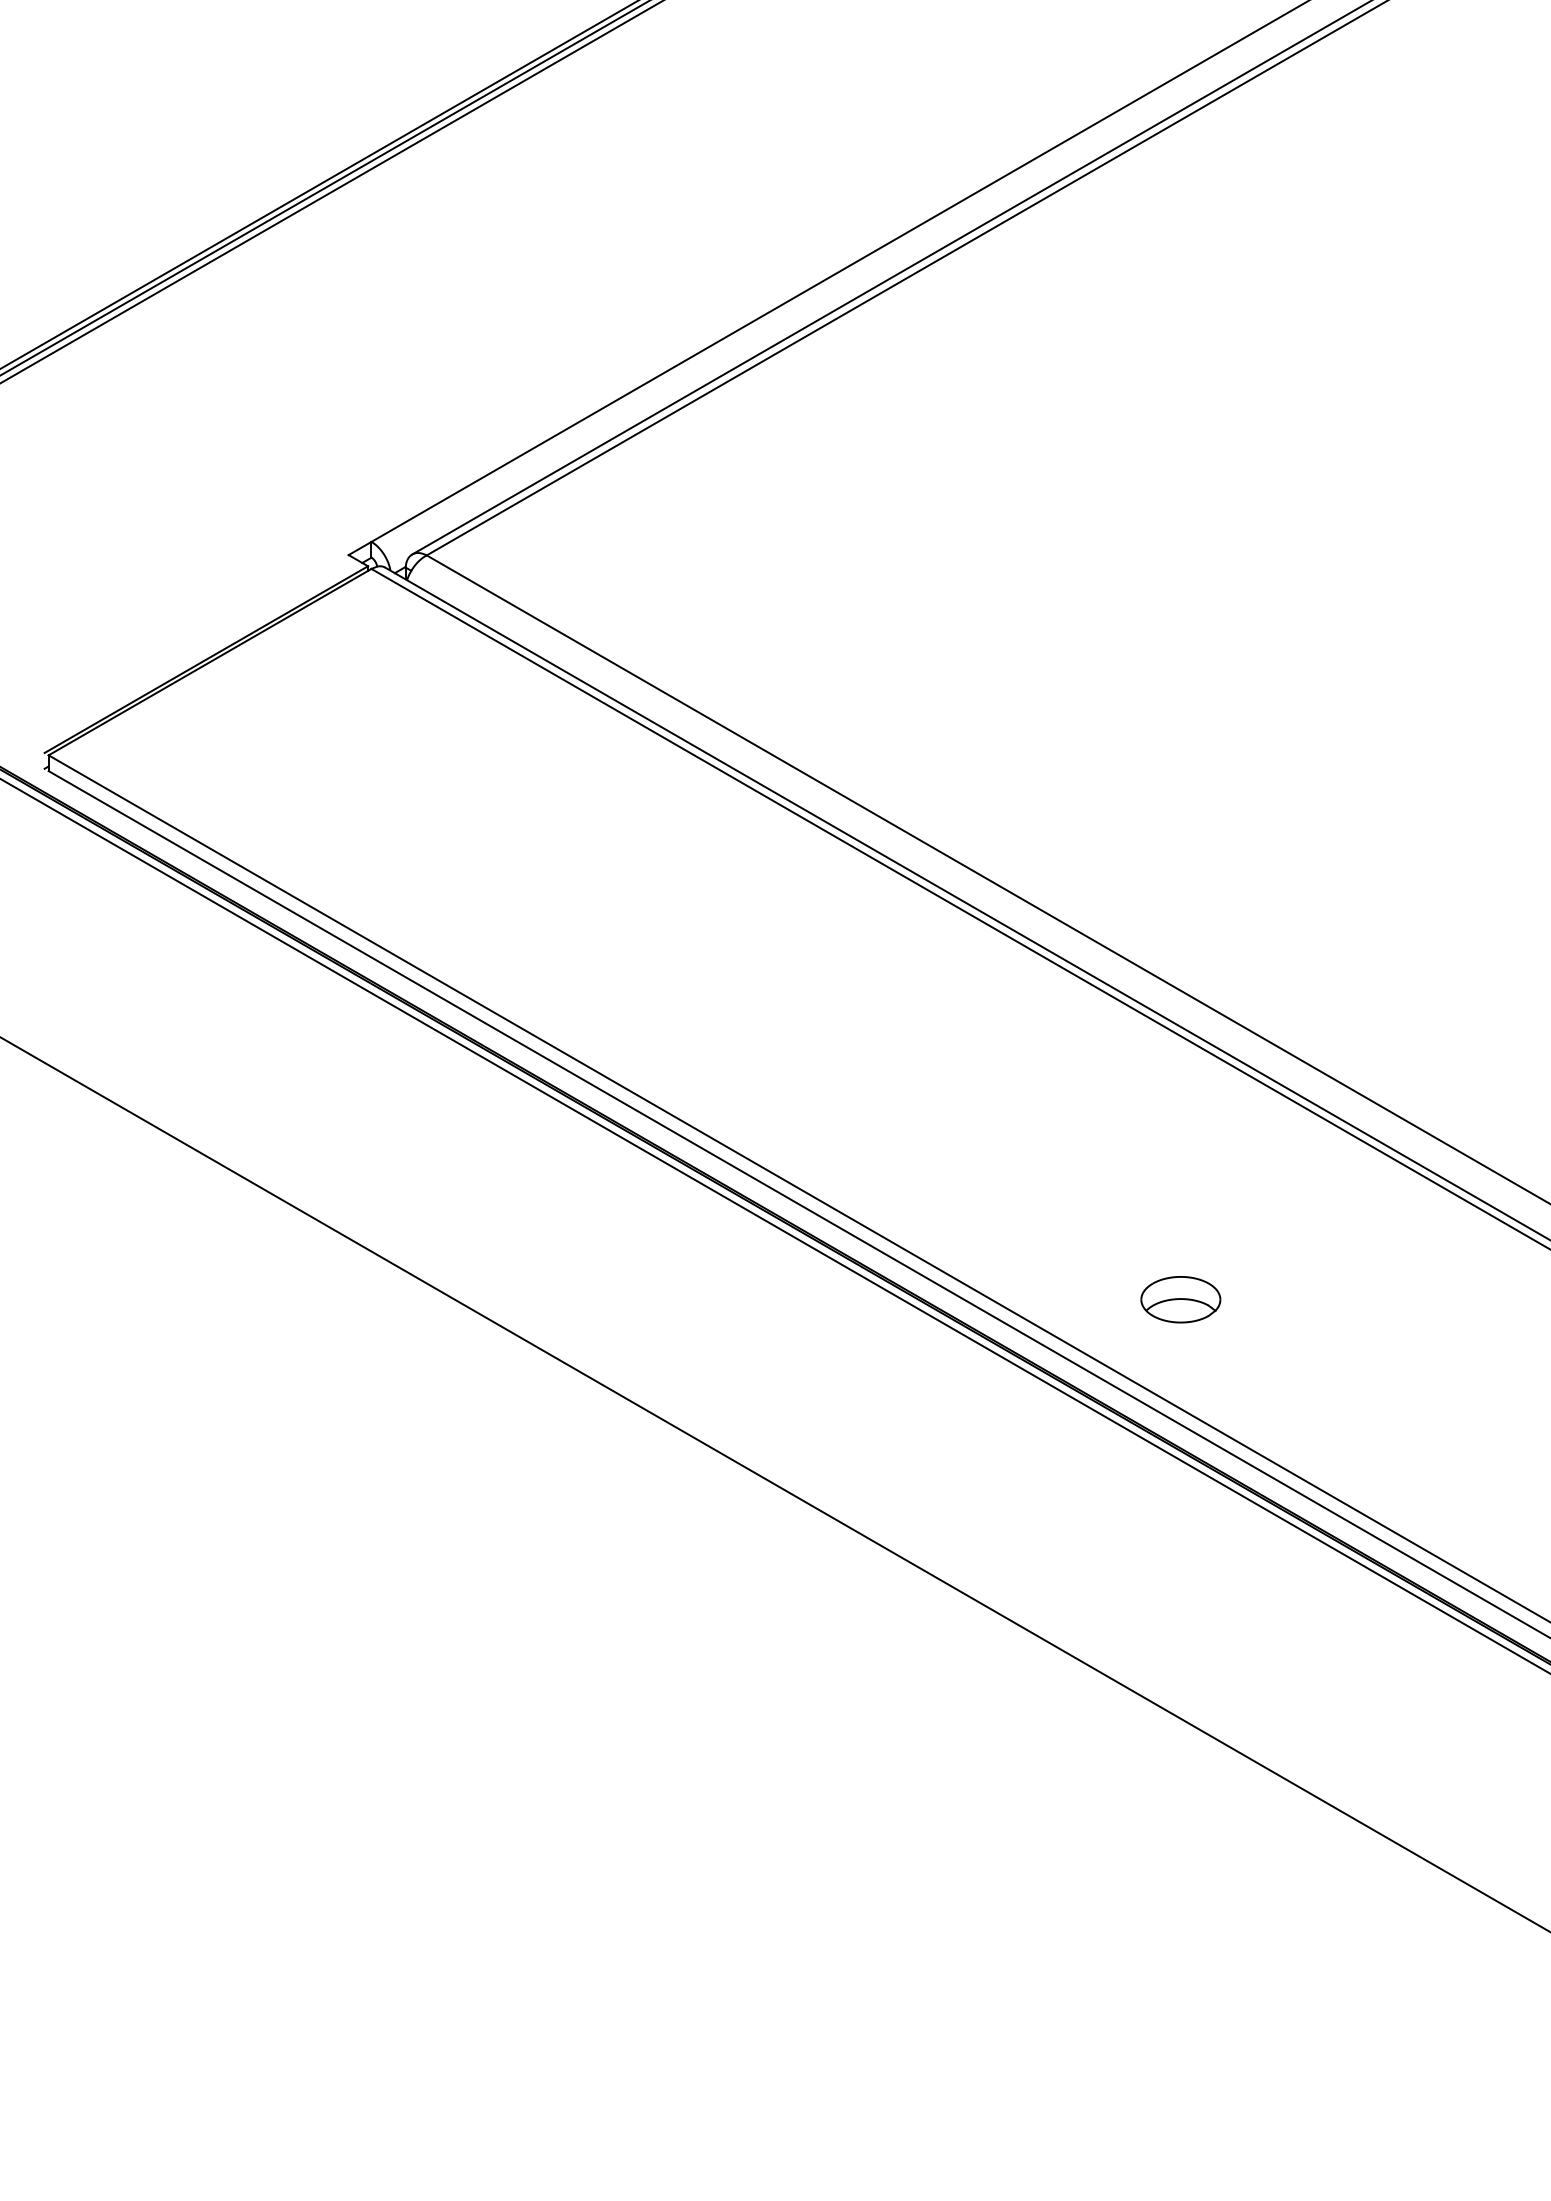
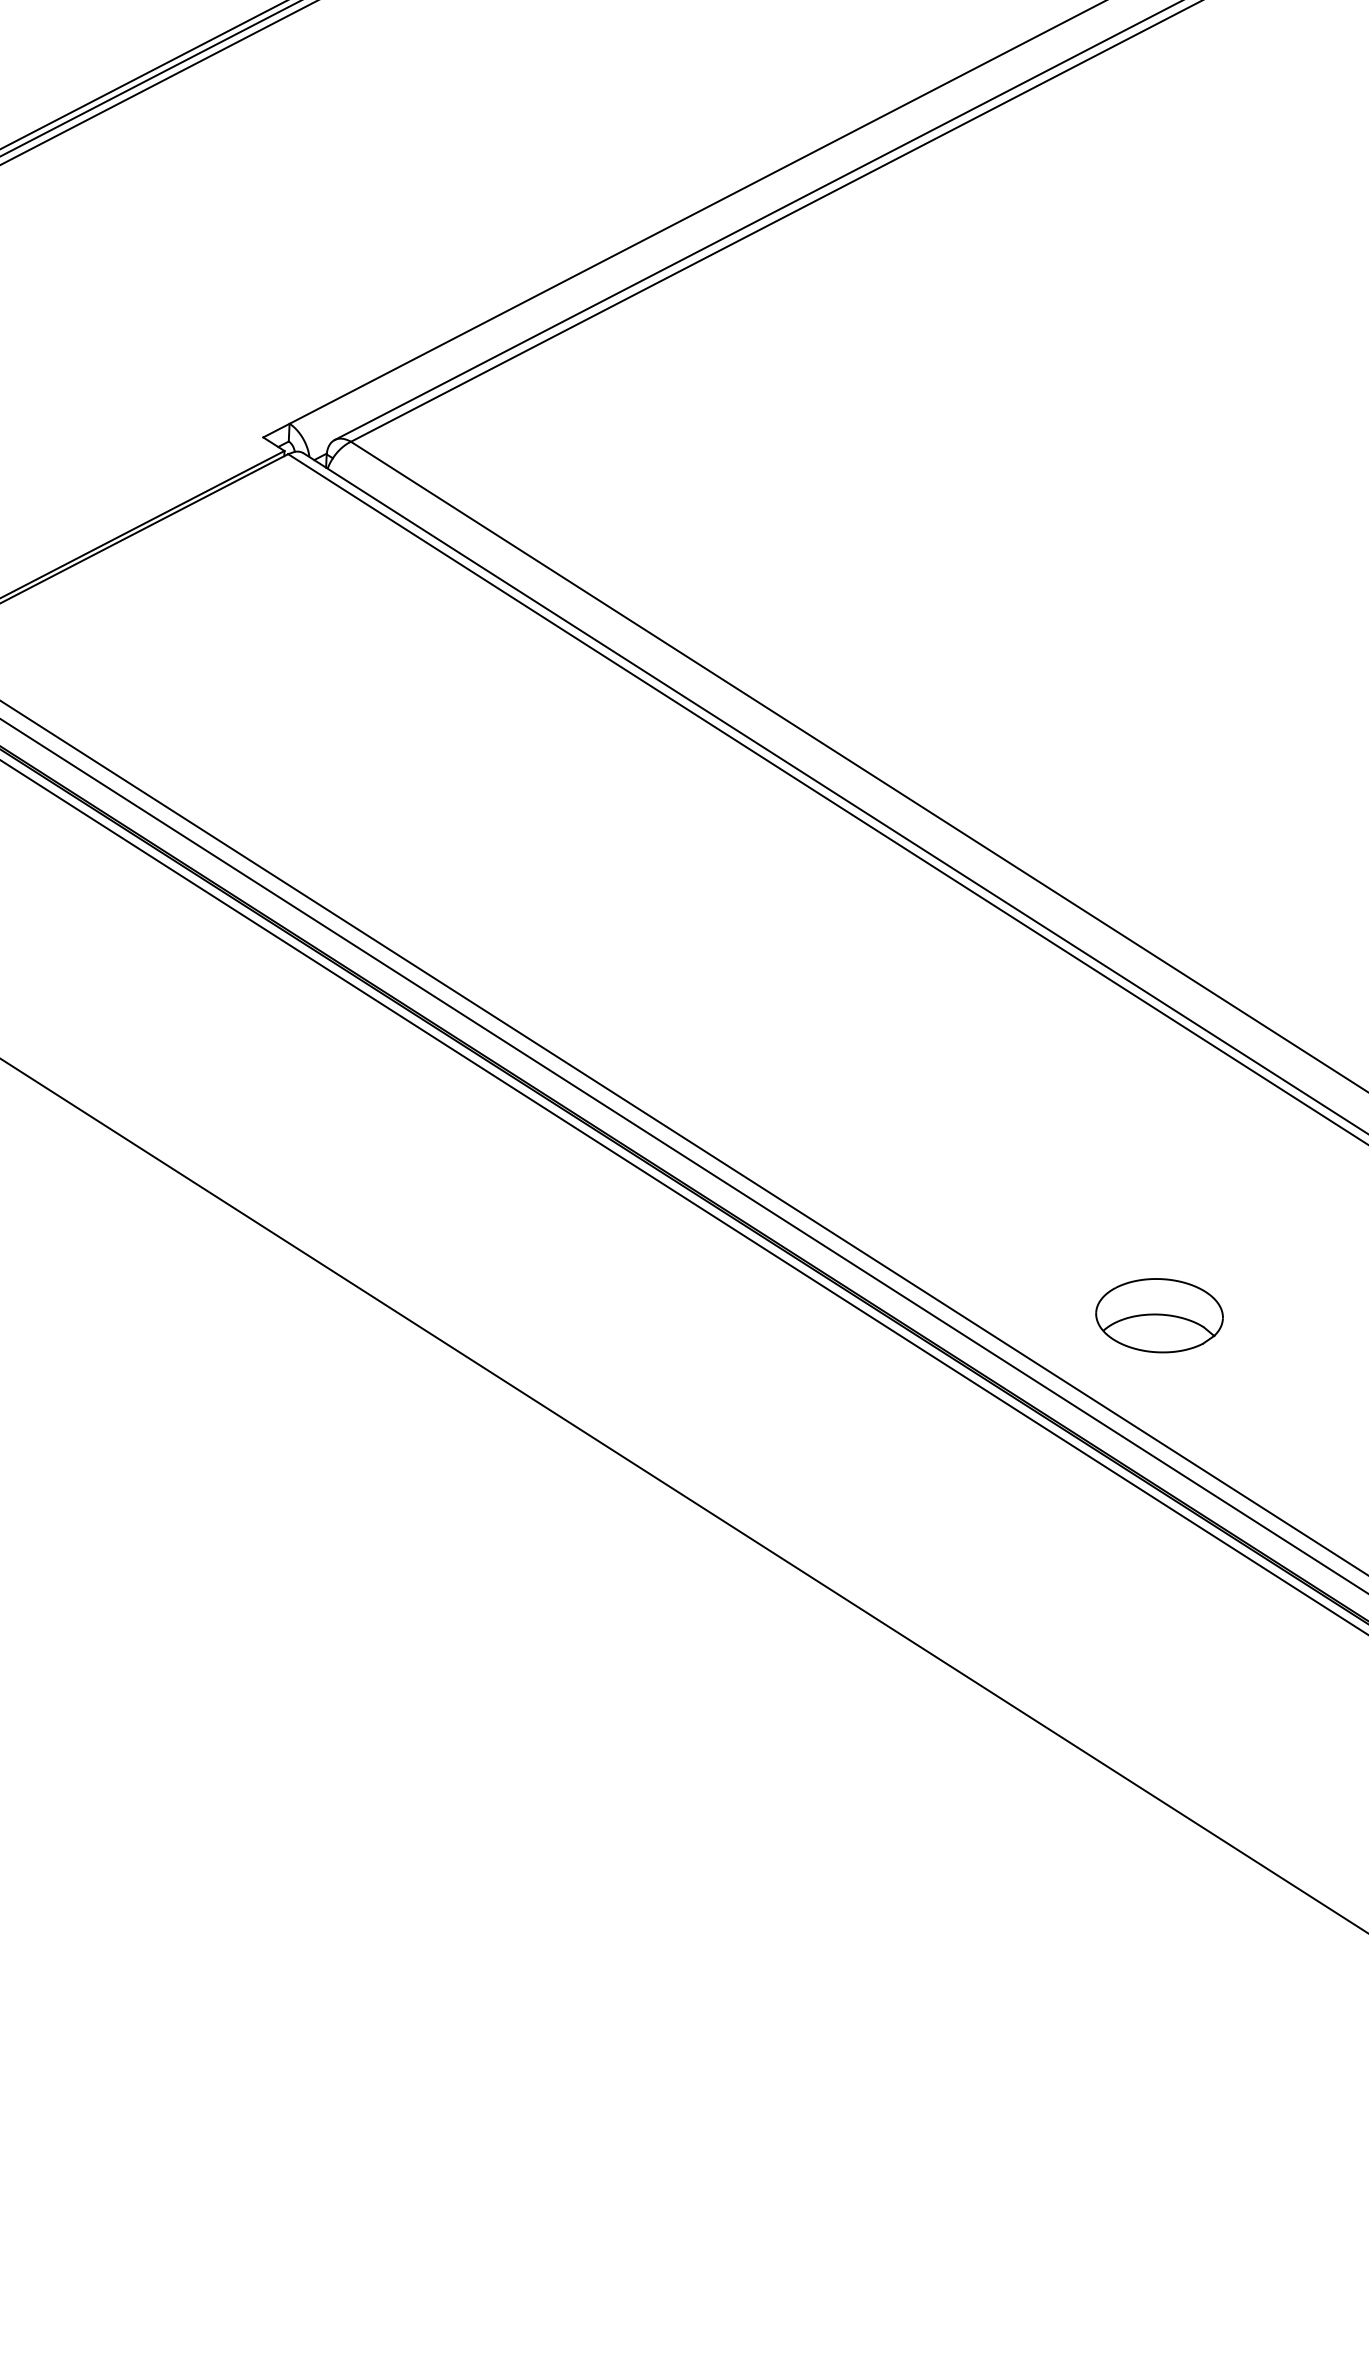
part: (1180, 1299) -> (1159, 1315), size x1.43

